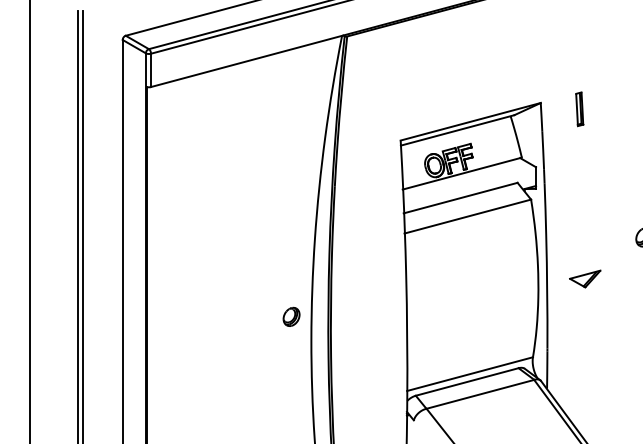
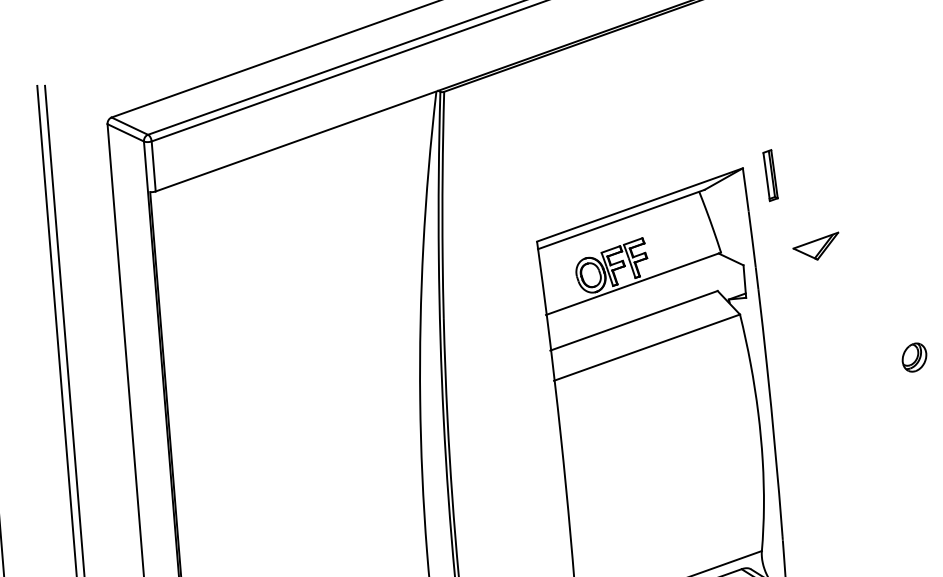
part: (579, 109) -> (770, 175), moved
part: (585, 278) -> (816, 246), moved
part: (291, 316) -> (394, 519), removed

